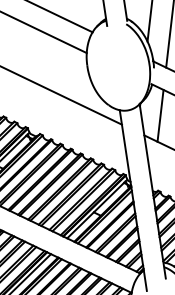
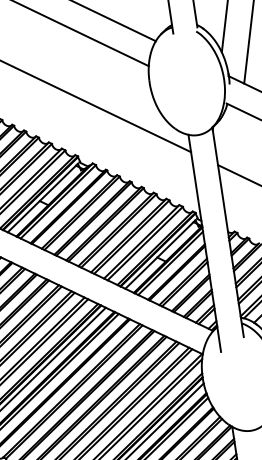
line: (160, 115) -> (237, 141), removed

